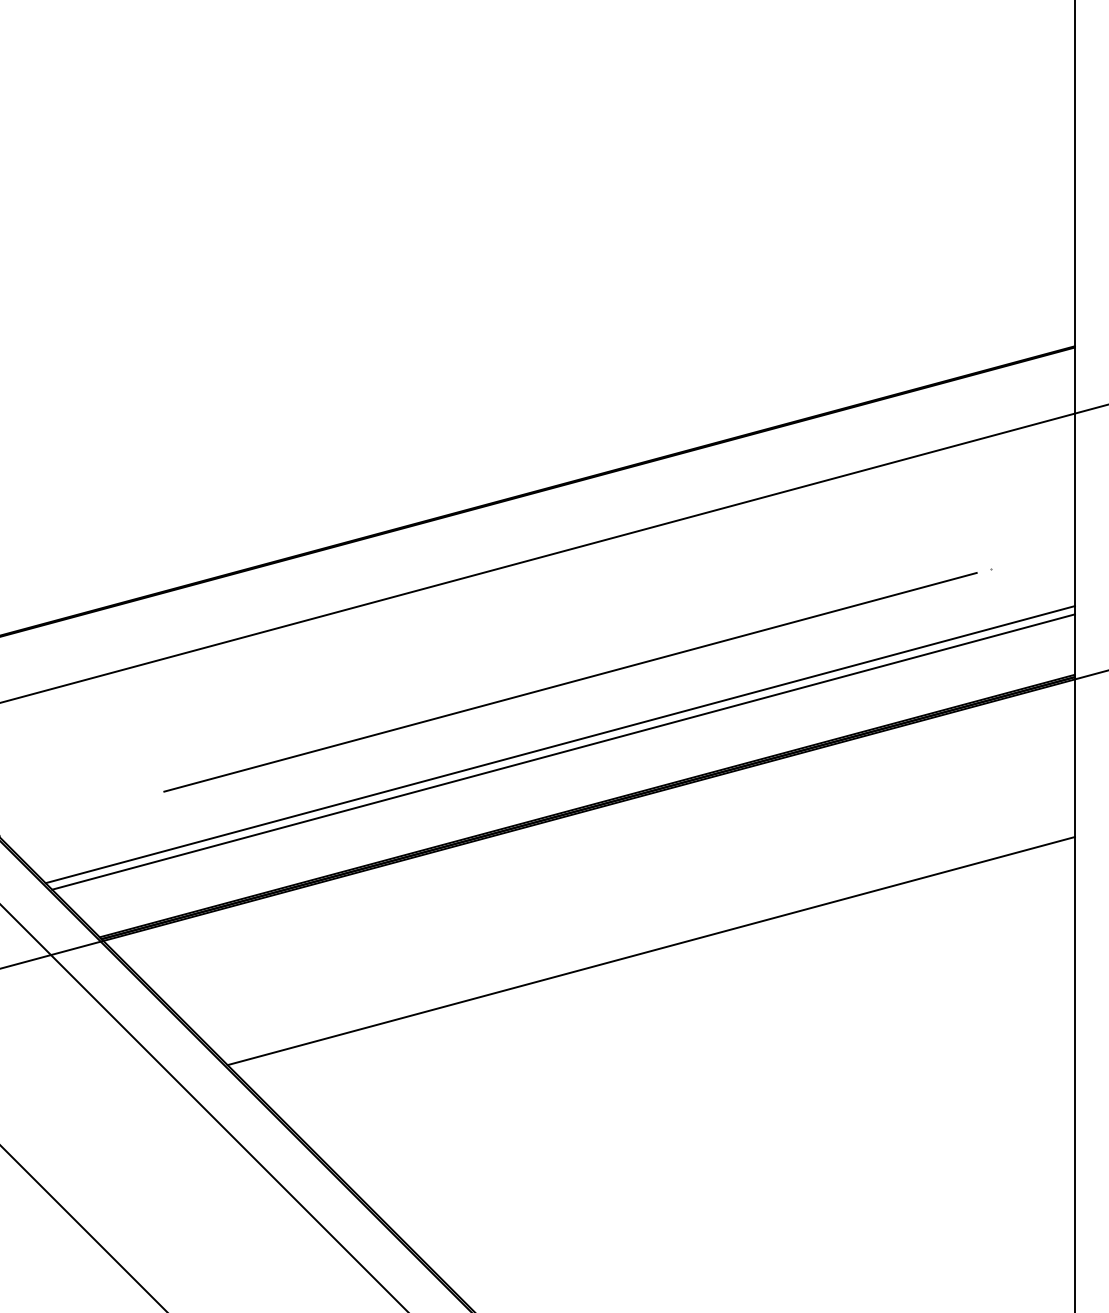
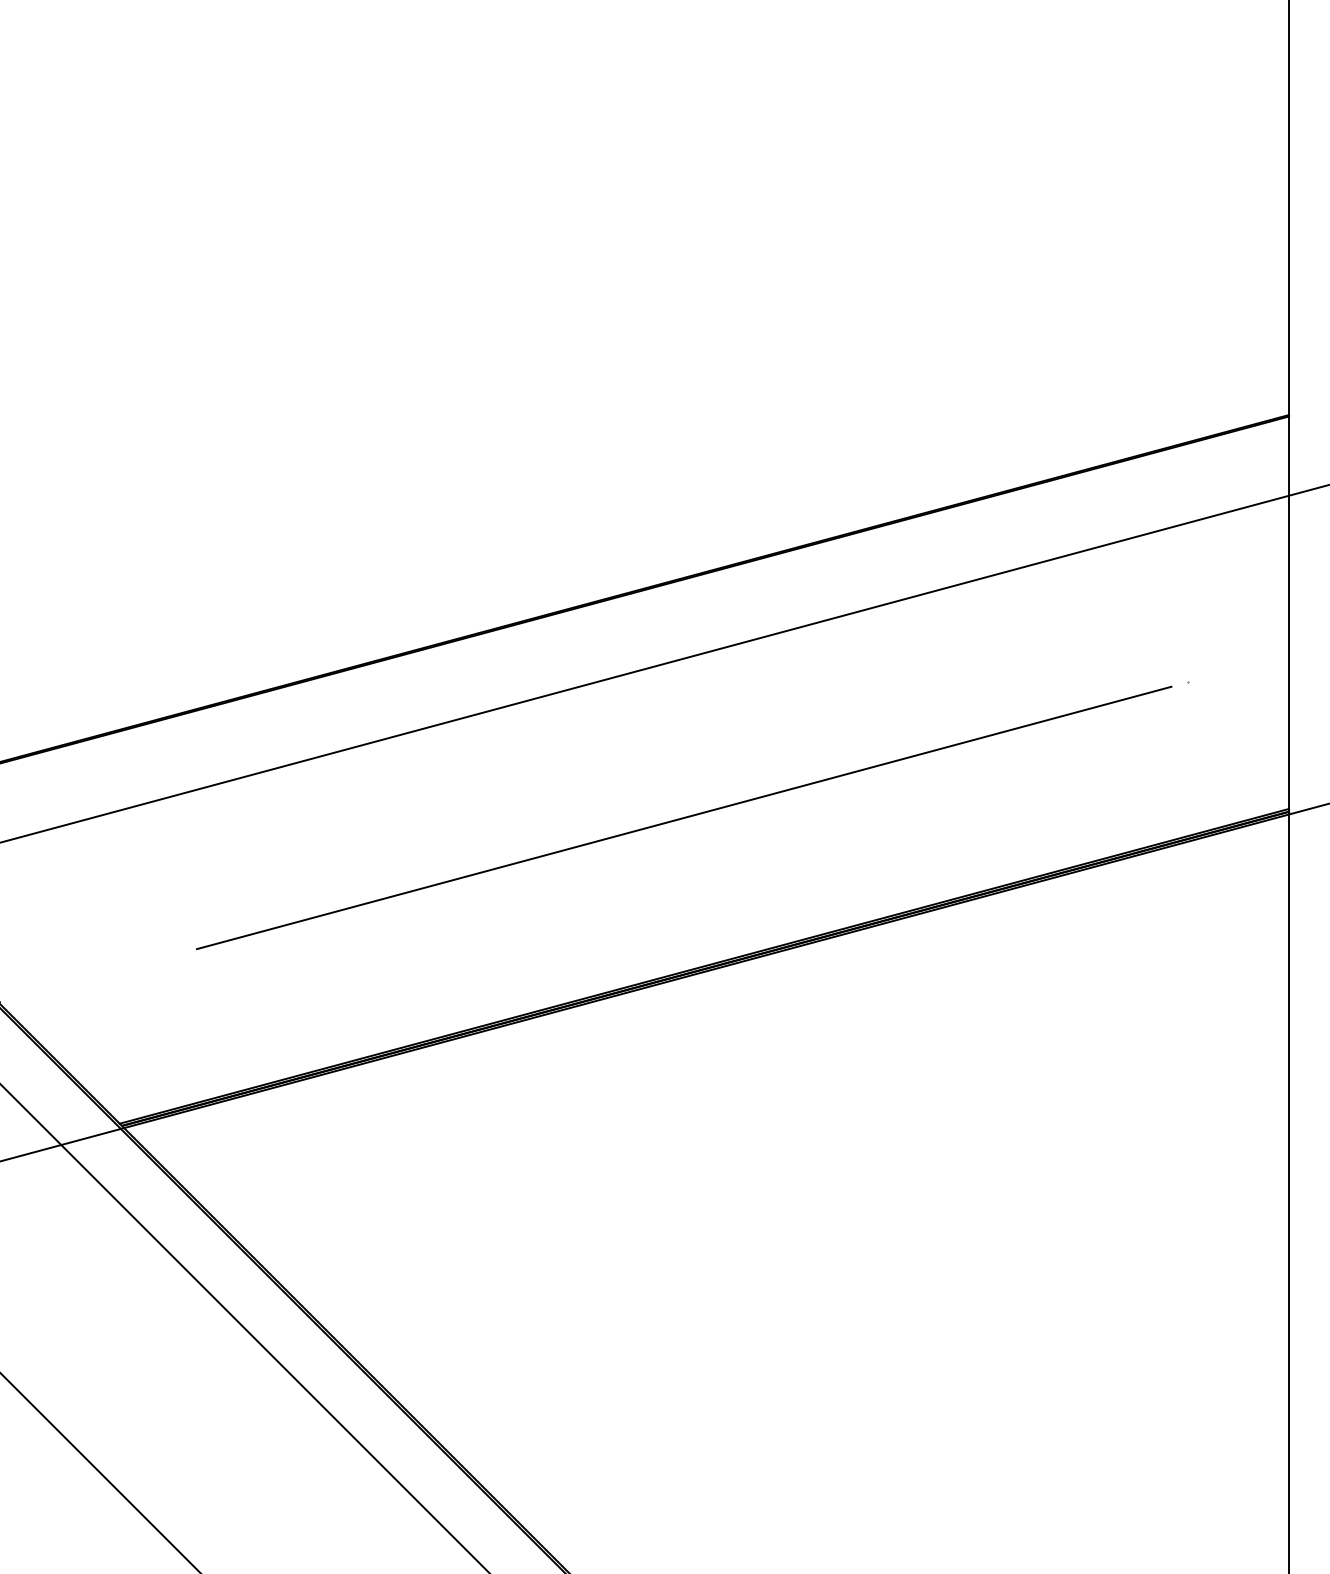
line: (559, 744) -> (670, 892), removed
line: (563, 751) -> (675, 900), removed
line: (650, 951) -> (780, 1140), removed

